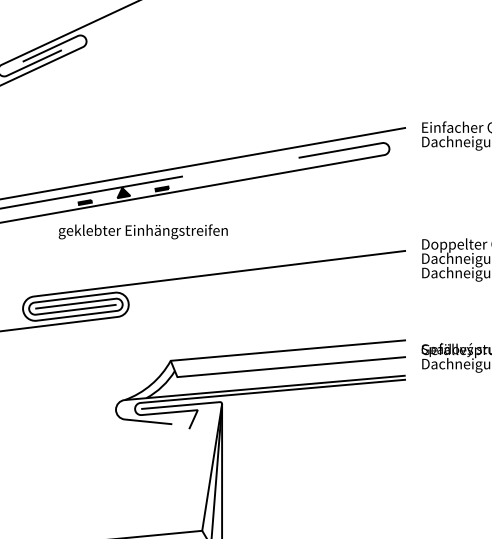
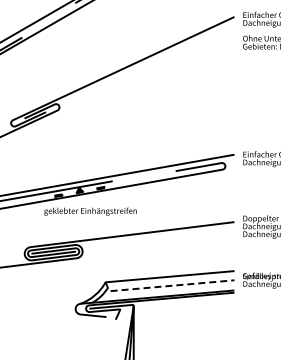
line: (281, 368) -> (166, 286), solid -> dashed

